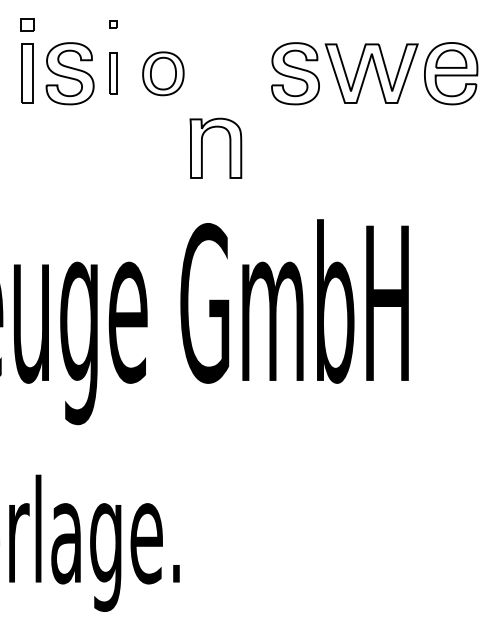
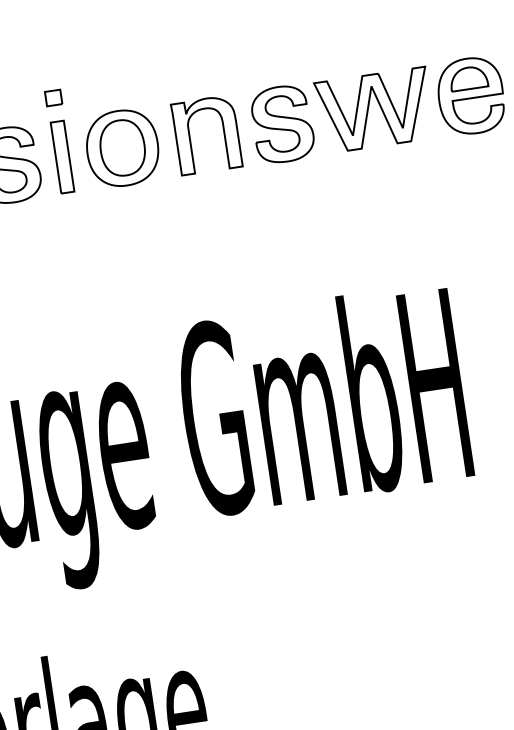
part: (113, 24) -> (53, 97), size x1.67
part: (113, 73) -> (62, 156), size x1.43
part: (163, 73) -> (122, 147), size x1.43
part: (202, 147) -> (190, 136), moved

